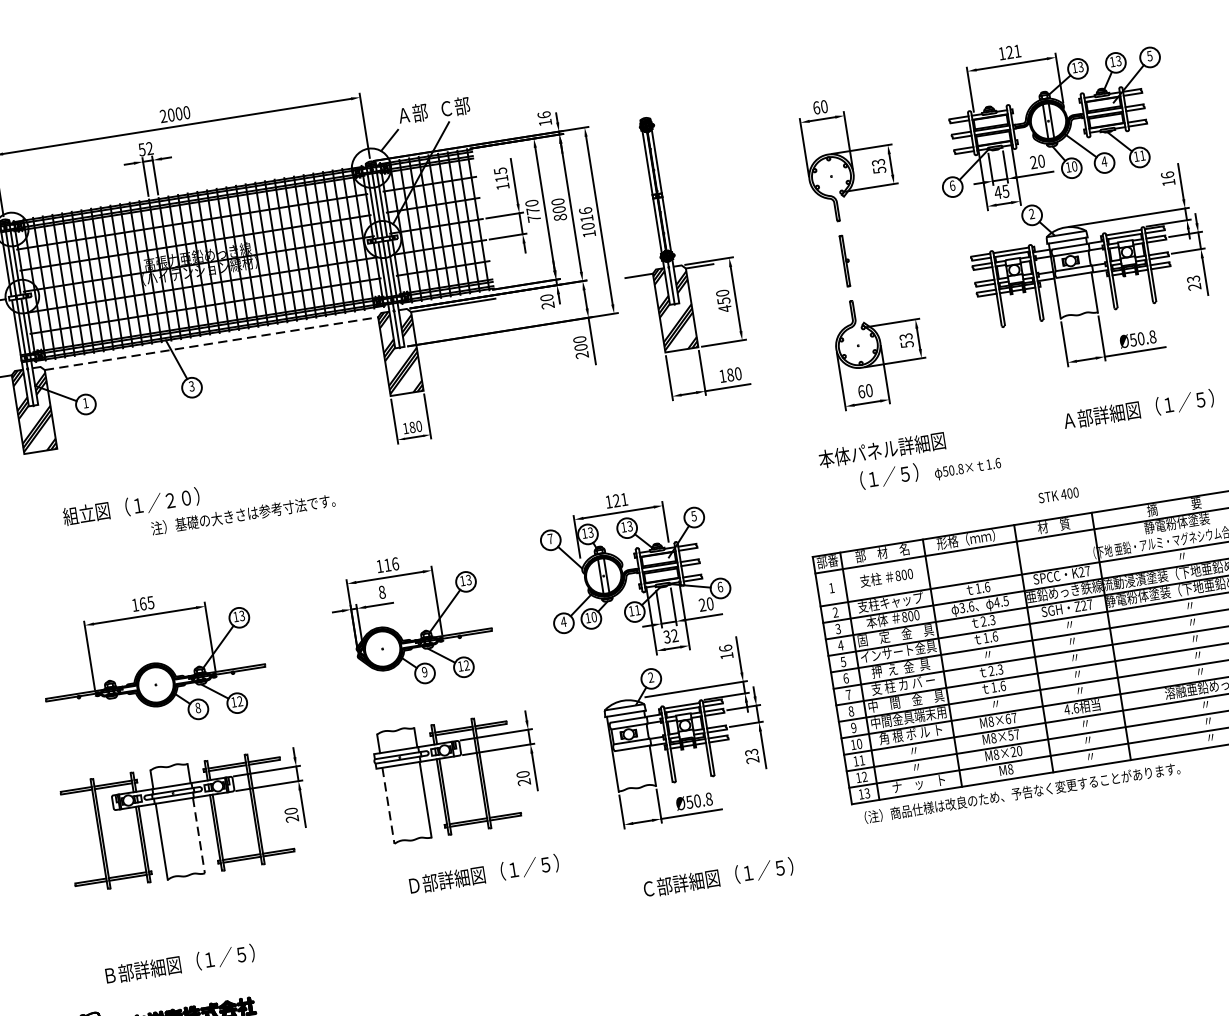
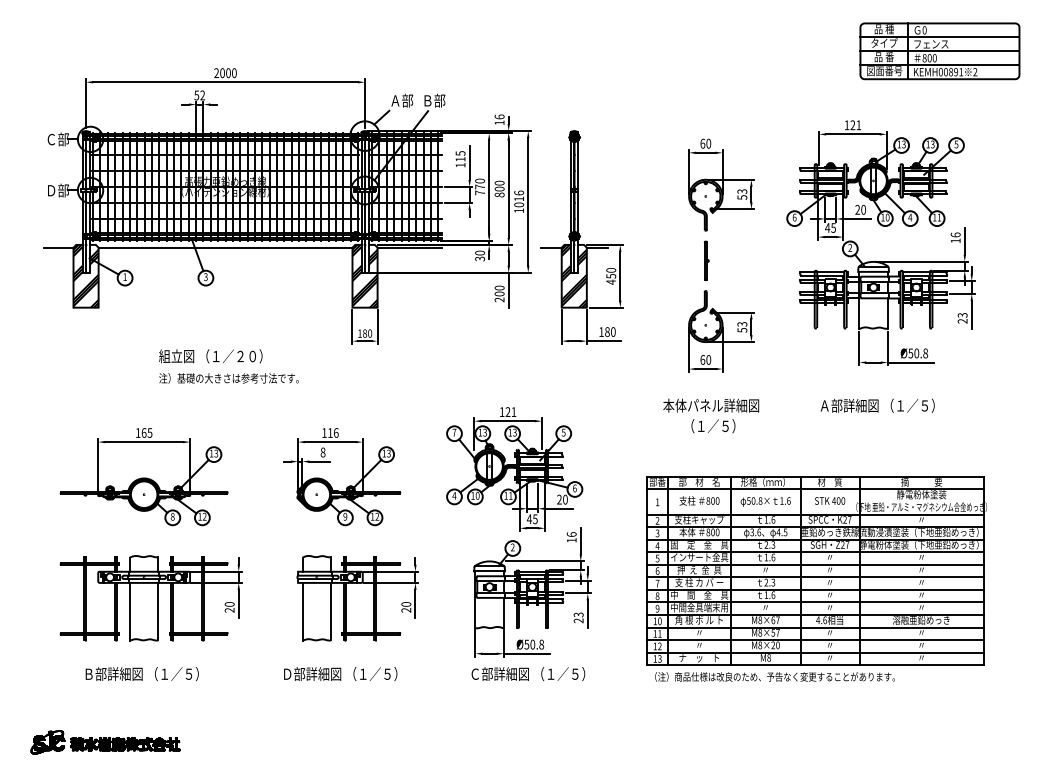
text: (446, 108) -> (427, 100), Ｃ部 -> Ｂ部
text: (548, 304) -> (480, 258), 20 -> 30
line: (211, 343) -> (225, 247), dashed -> solid
text: (1138, 409) -> (877, 405), moved
text: (967, 468) -> (765, 501), moved
text: (1059, 494) -> (830, 500), moved
text: (130, 506) -> (210, 356), moved
text: (669, 636) -> (531, 519), 32 -> 45
line: (388, 805) -> (302, 611), dashed -> solid
line: (199, 835) -> (158, 611), dashed -> solid
text: (483, 873) -> (340, 673), moved
text: (718, 876) -> (528, 673), moved
text: (179, 965) -> (141, 674), moved

